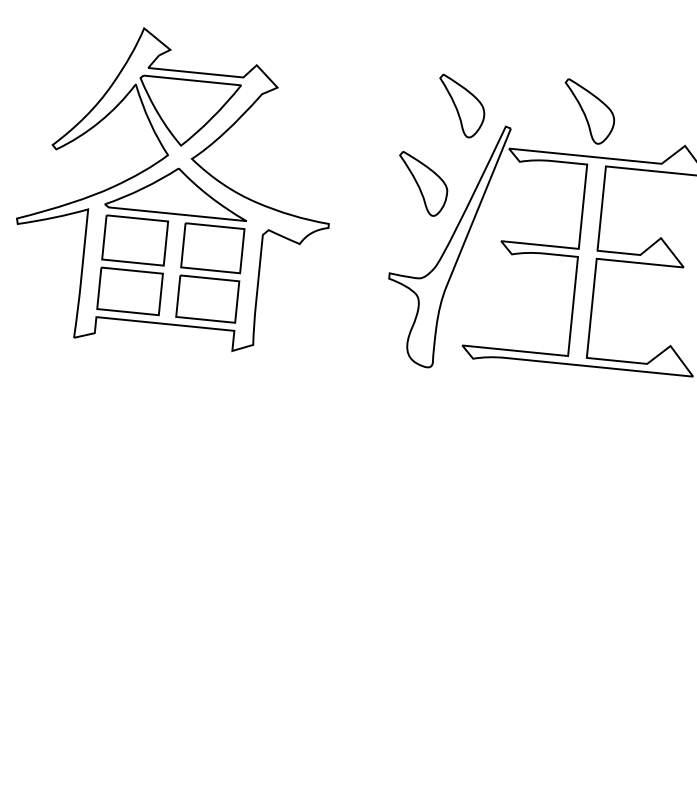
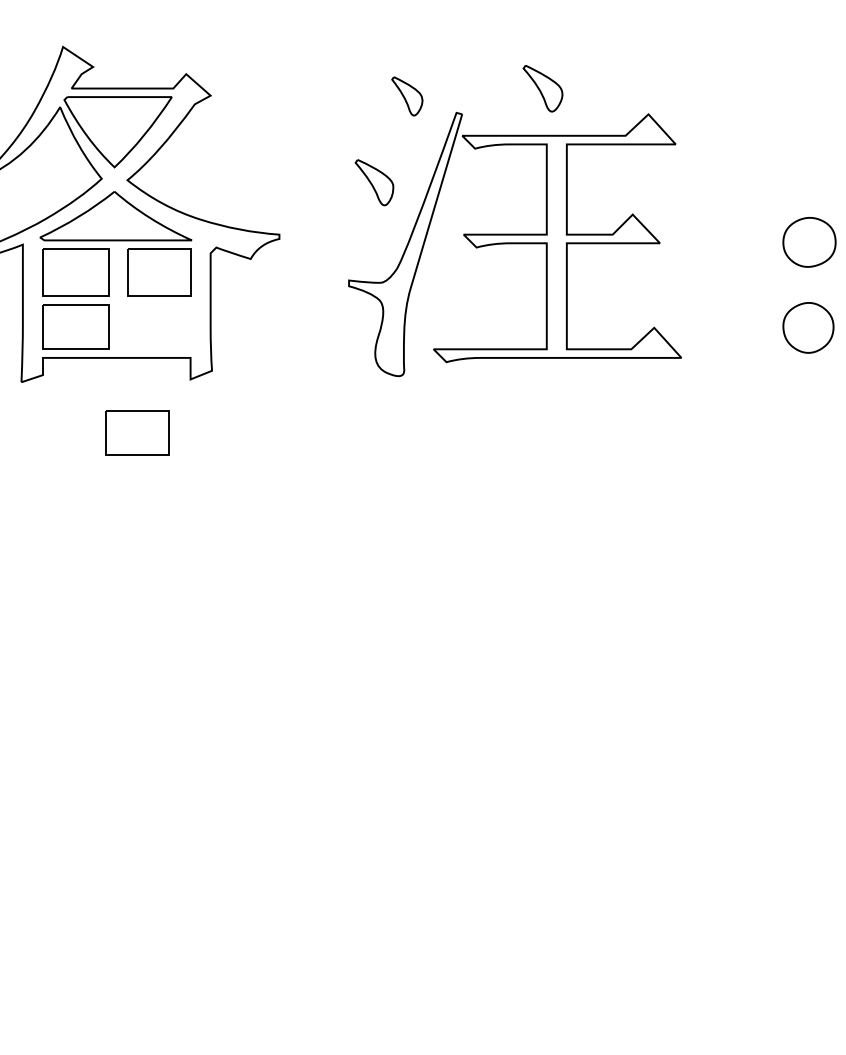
part: (461, 106) -> (407, 96), size x0.6
part: (588, 111) -> (542, 88), size x0.7
part: (422, 184) -> (374, 182), size x0.7
part: (208, 298) -> (137, 432), moved

